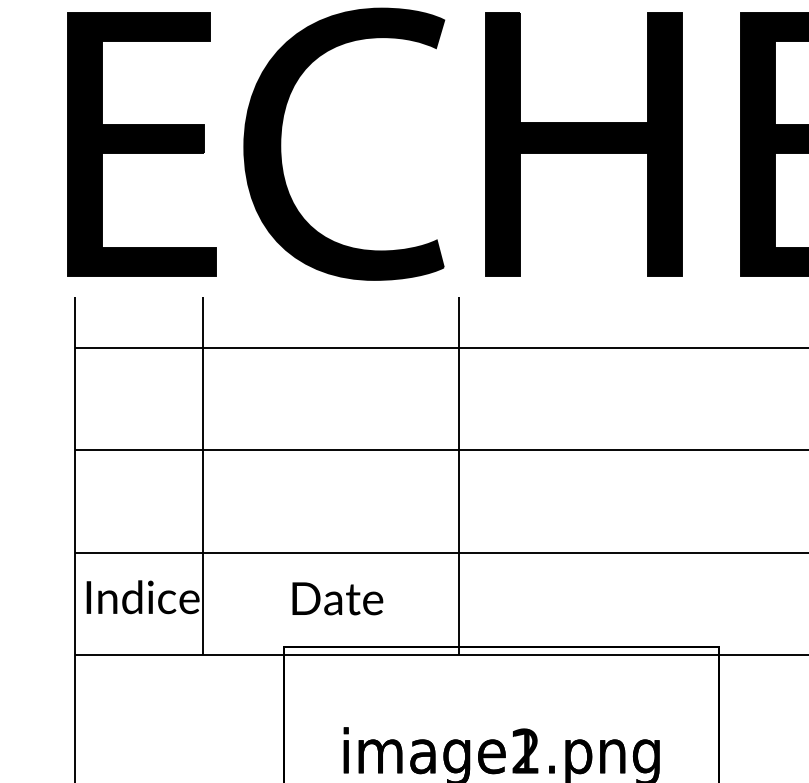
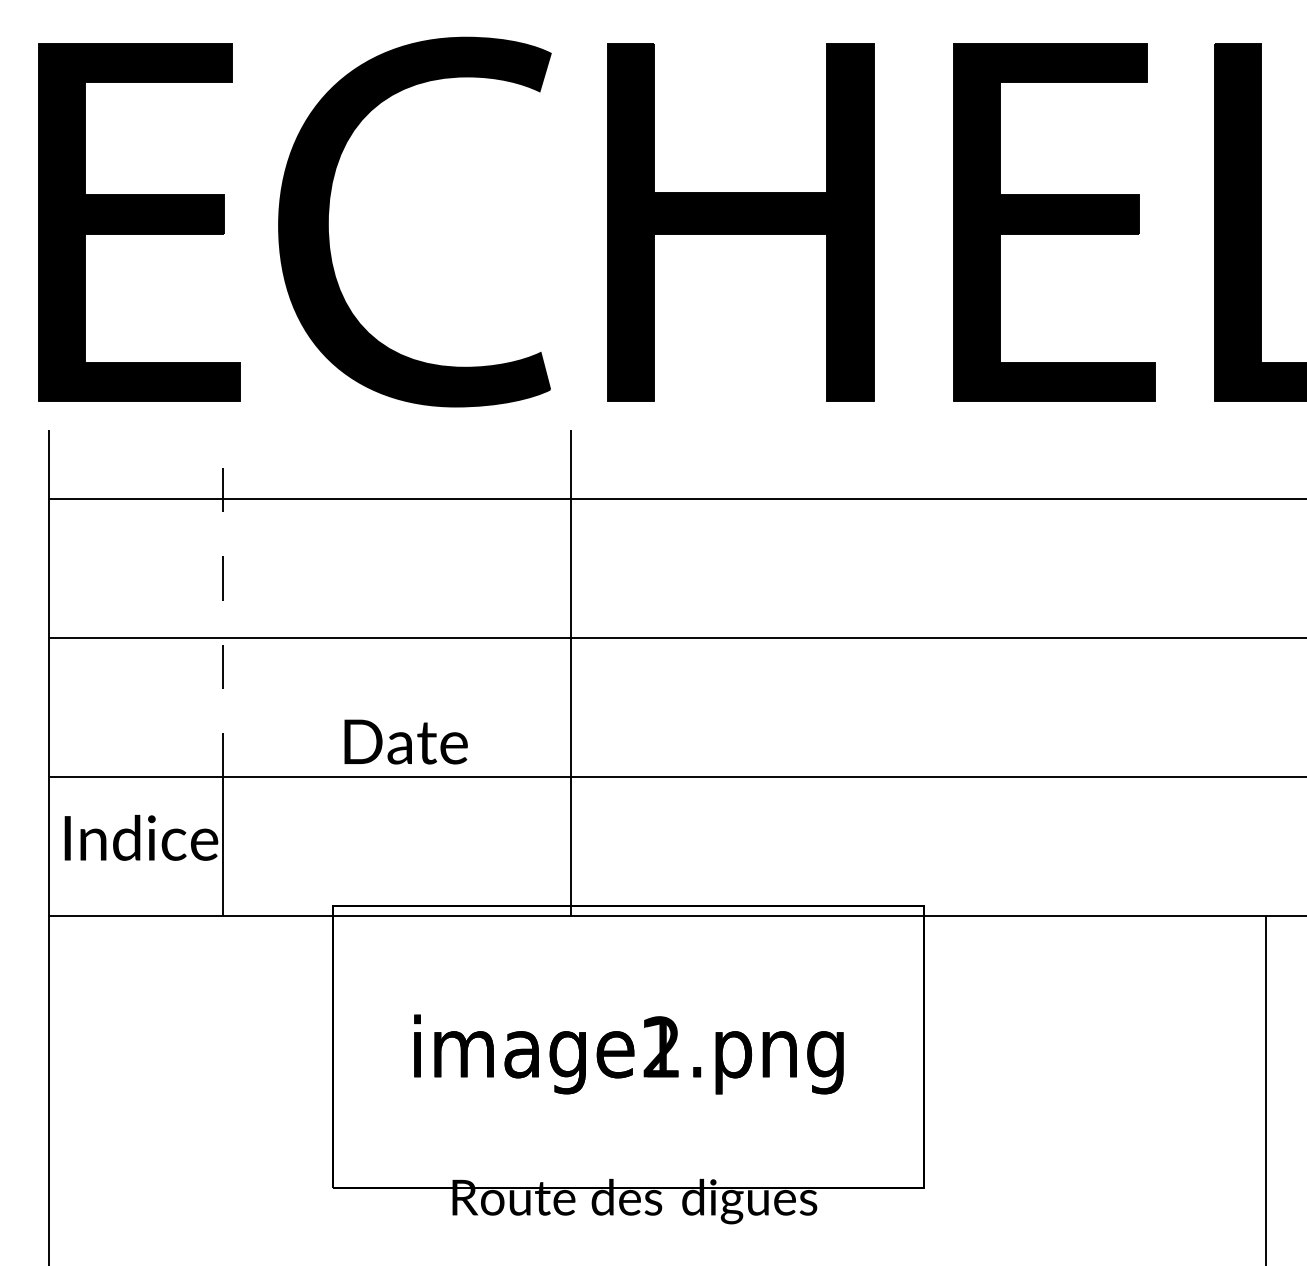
line: (203, 424) -> (223, 603), solid -> dashed
text: (337, 598) -> (405, 741), moved

